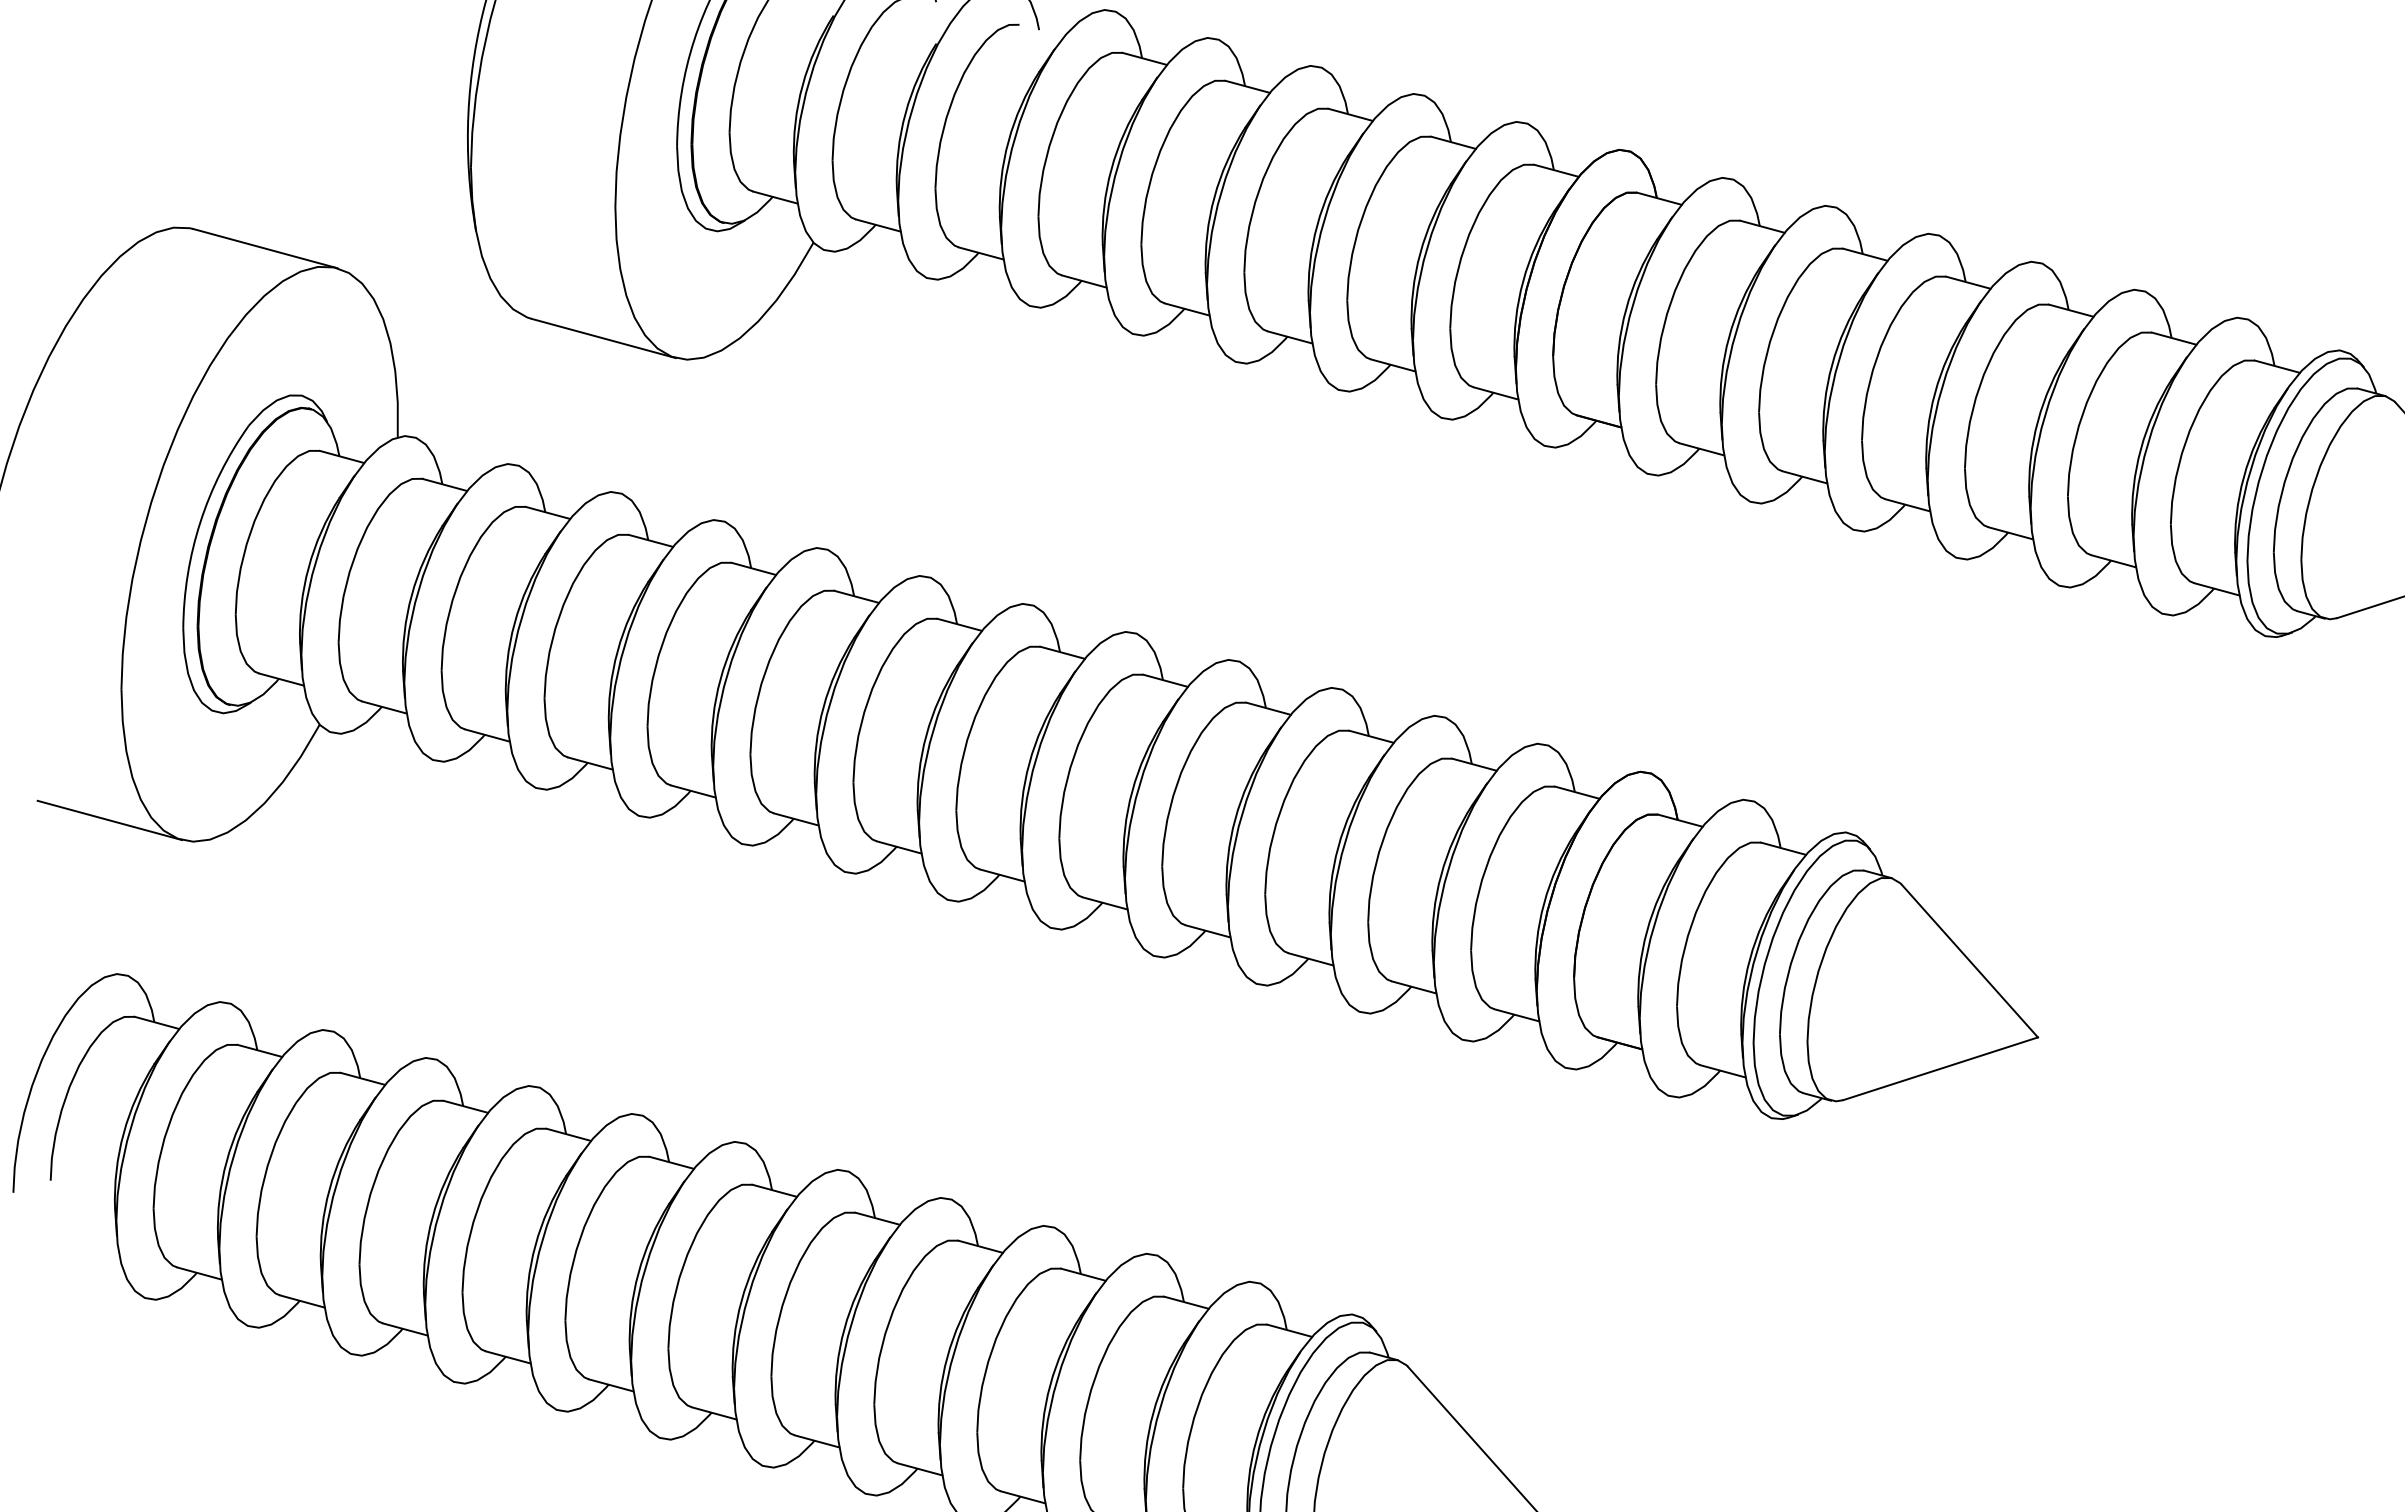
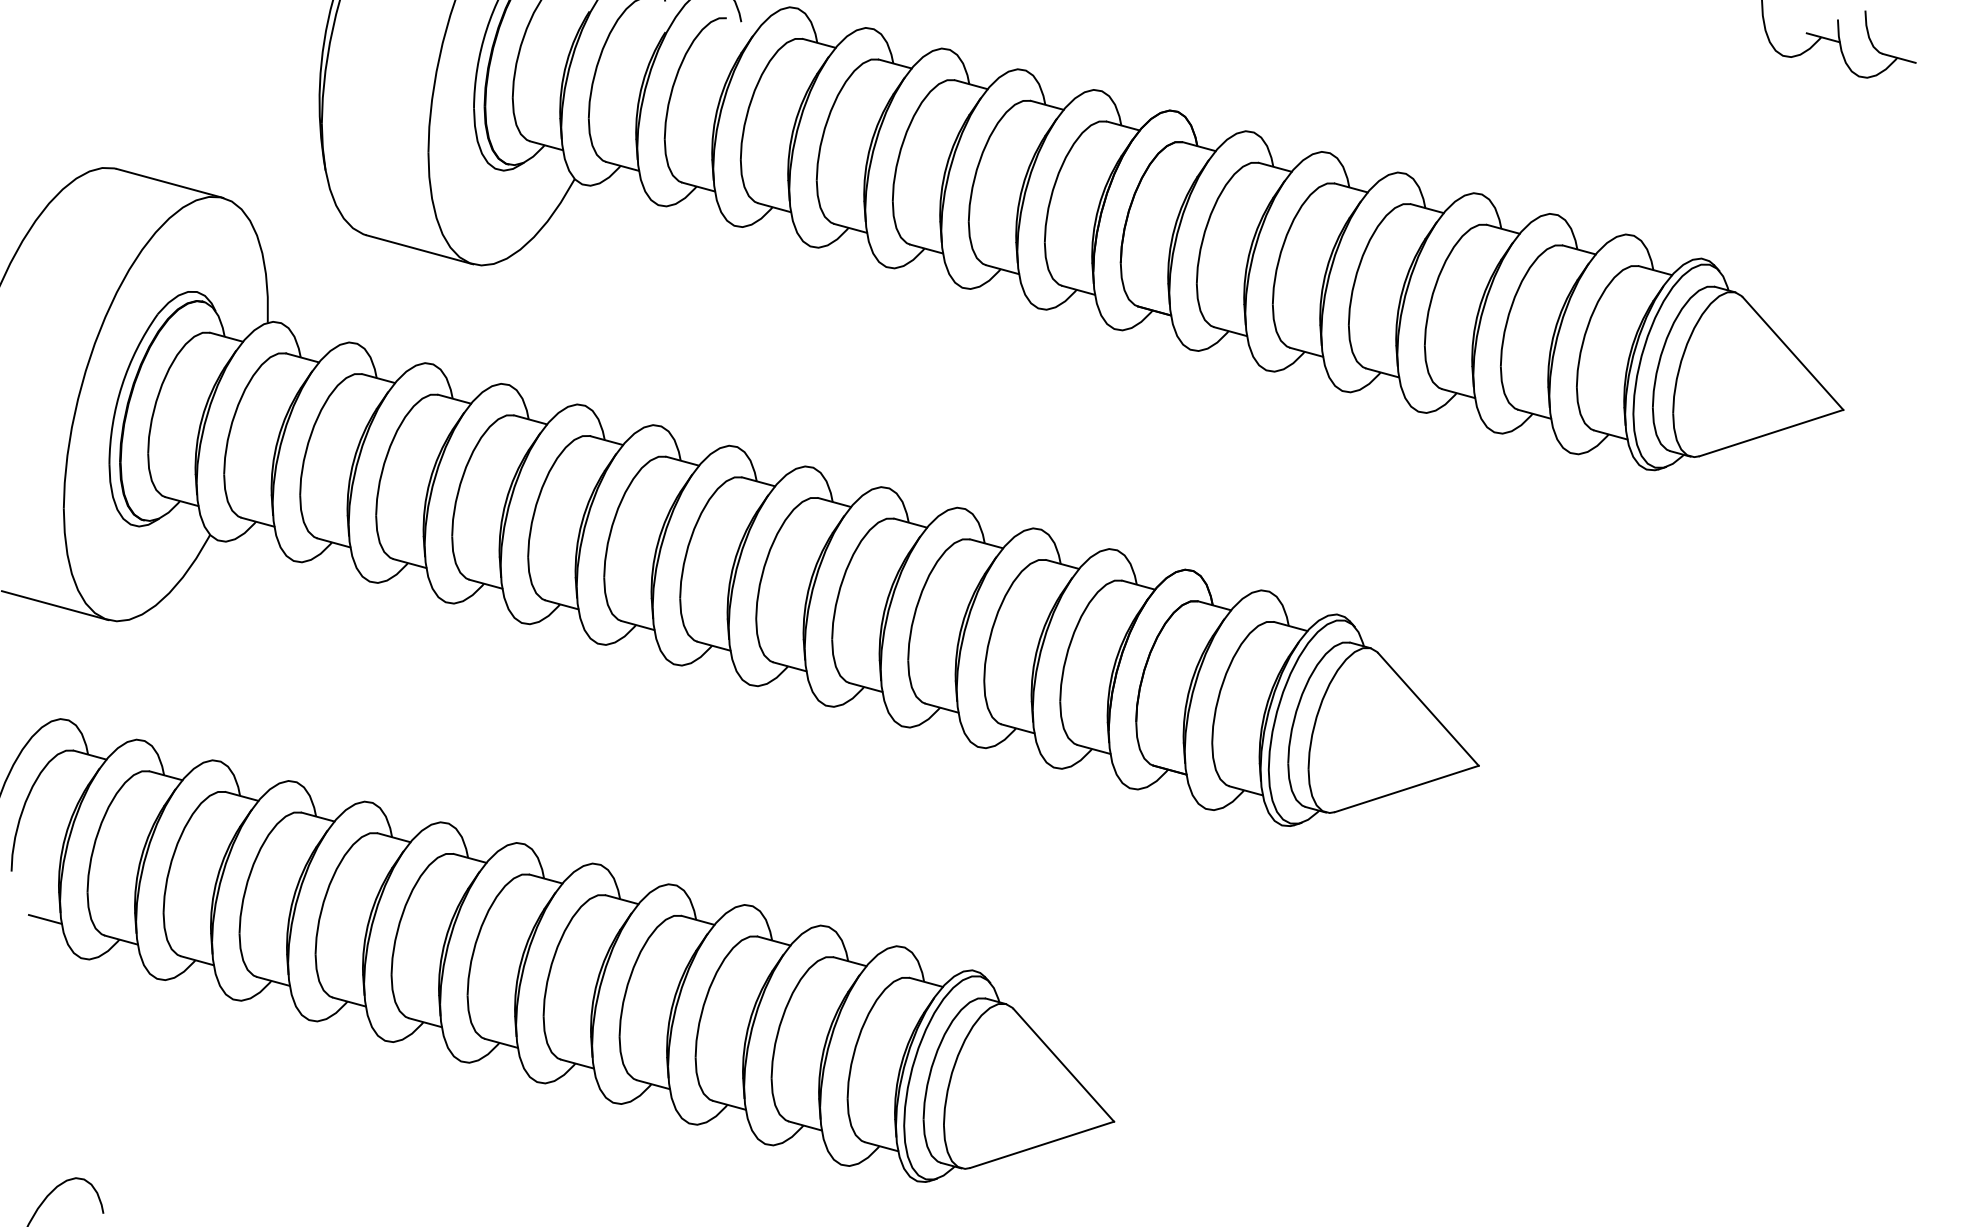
line: (95, 1245) -> (44, 919), added

